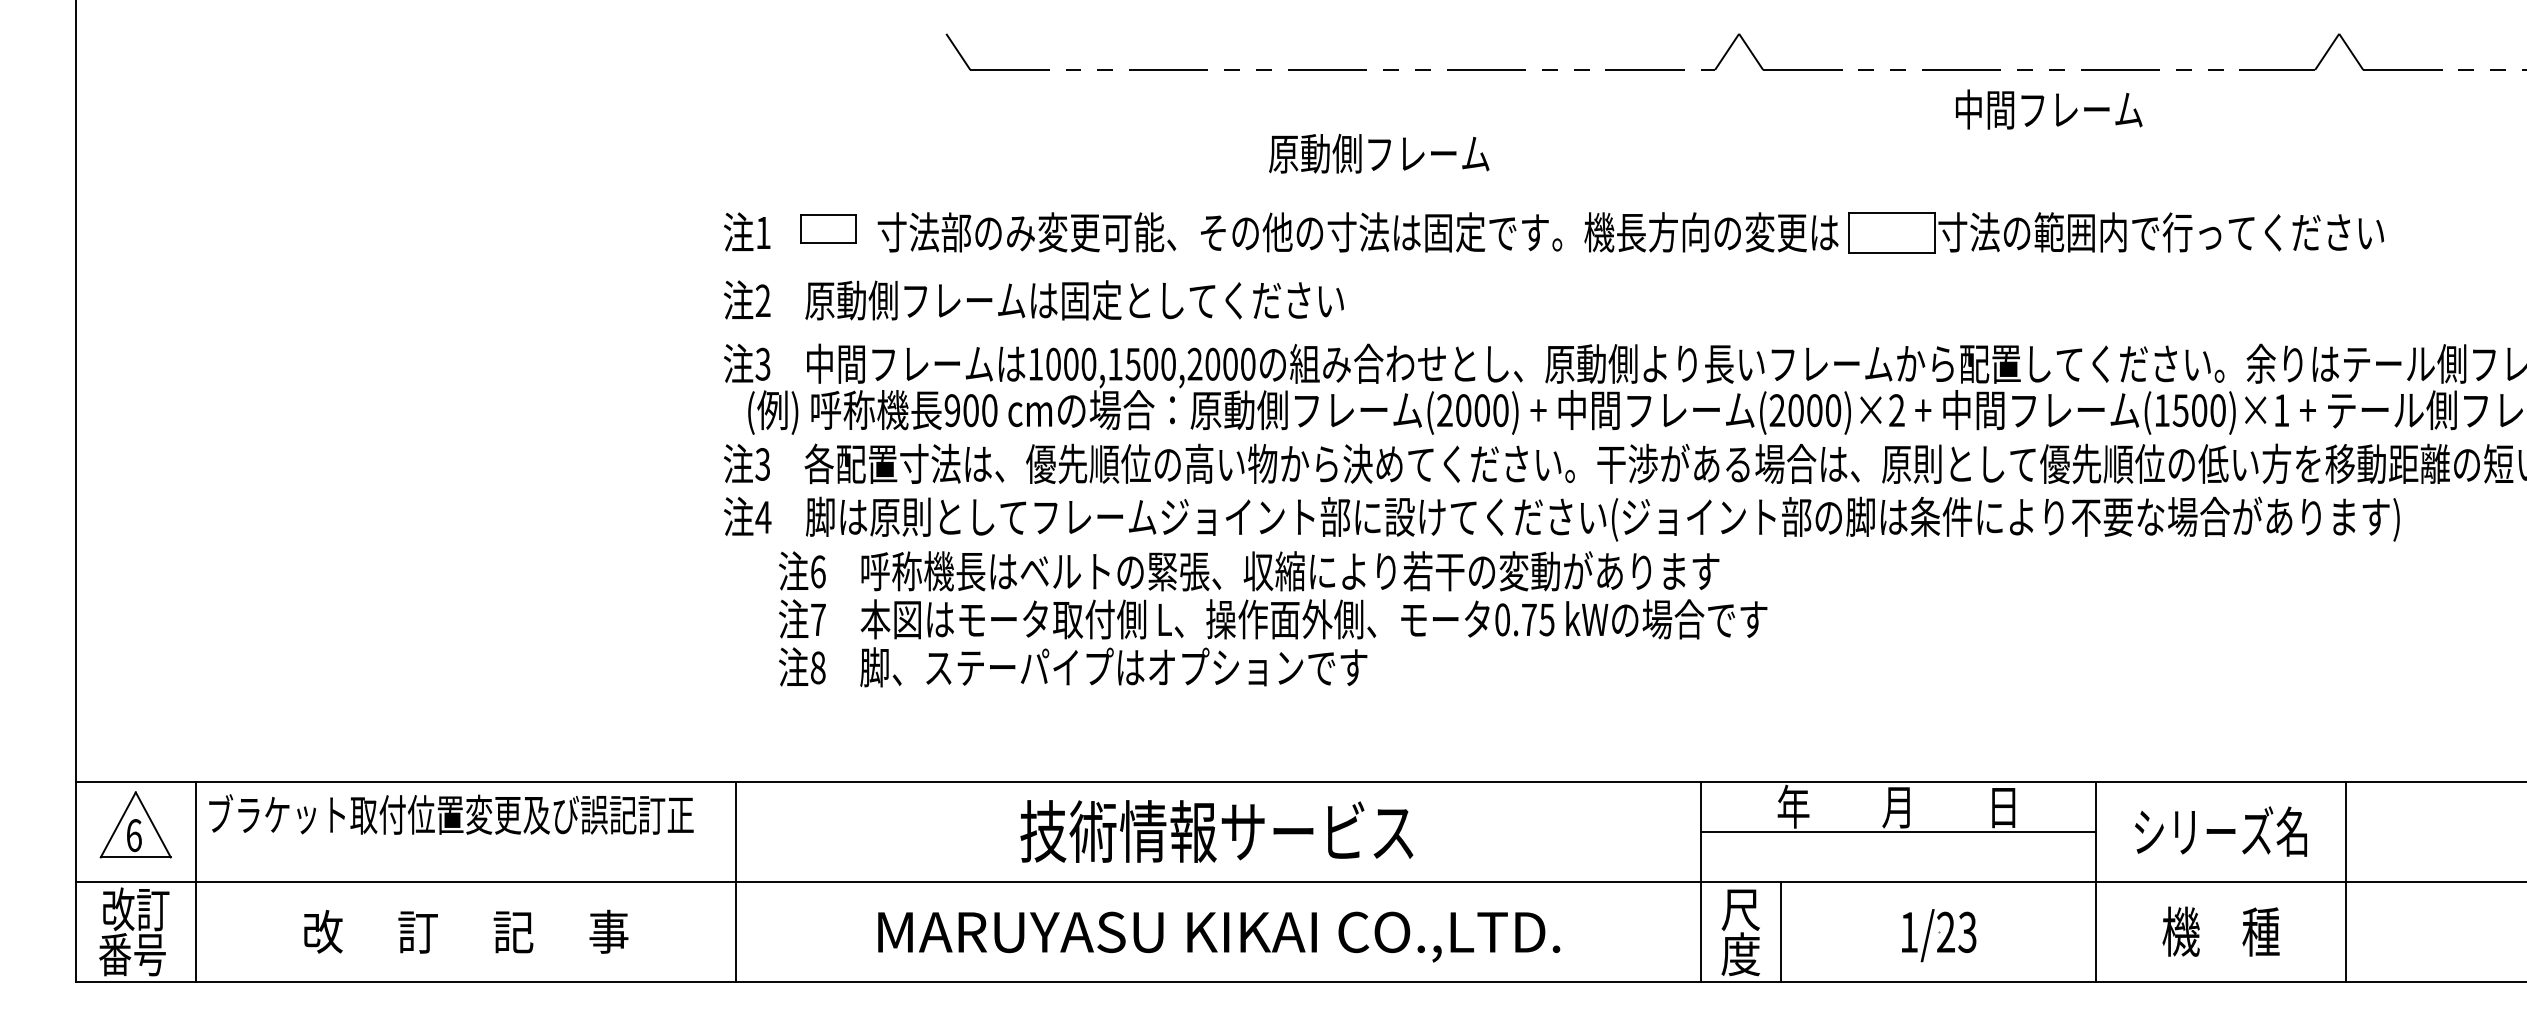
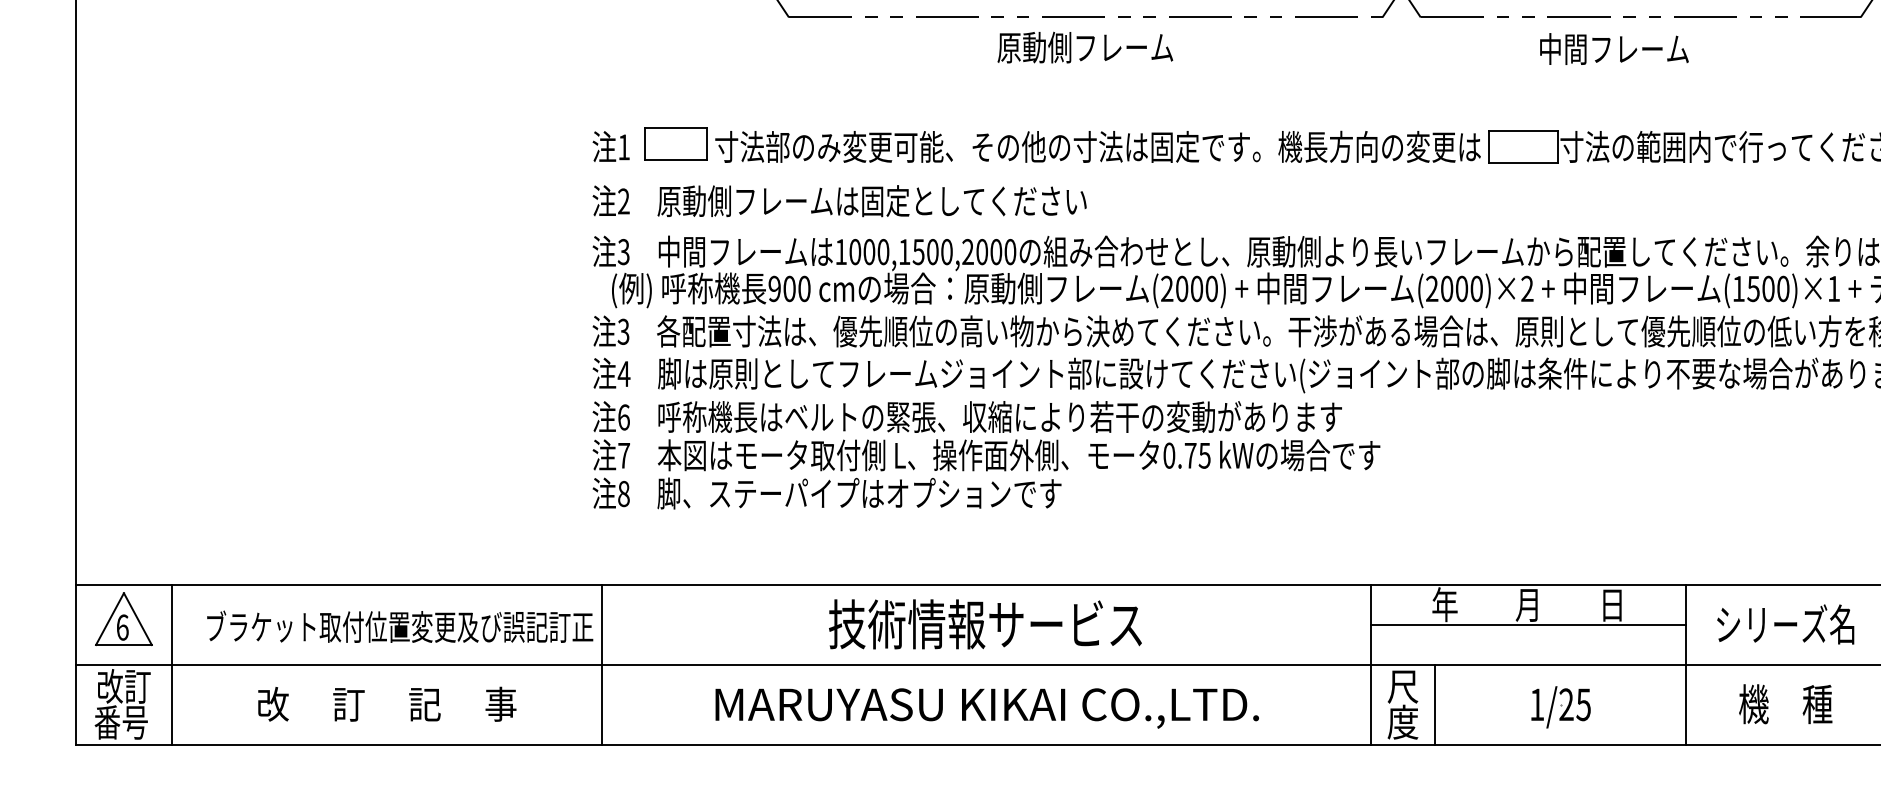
text: (2049, 109) -> (1614, 49), moved
text: (1379, 153) -> (1085, 47), moved
part: (828, 228) -> (675, 143), size x1.43
text: (1273, 619) -> (986, 455), moved
text: (451, 814) -> (400, 626), moved
text: (1967, 931) -> (1583, 704), 1/23 -> 1/25

